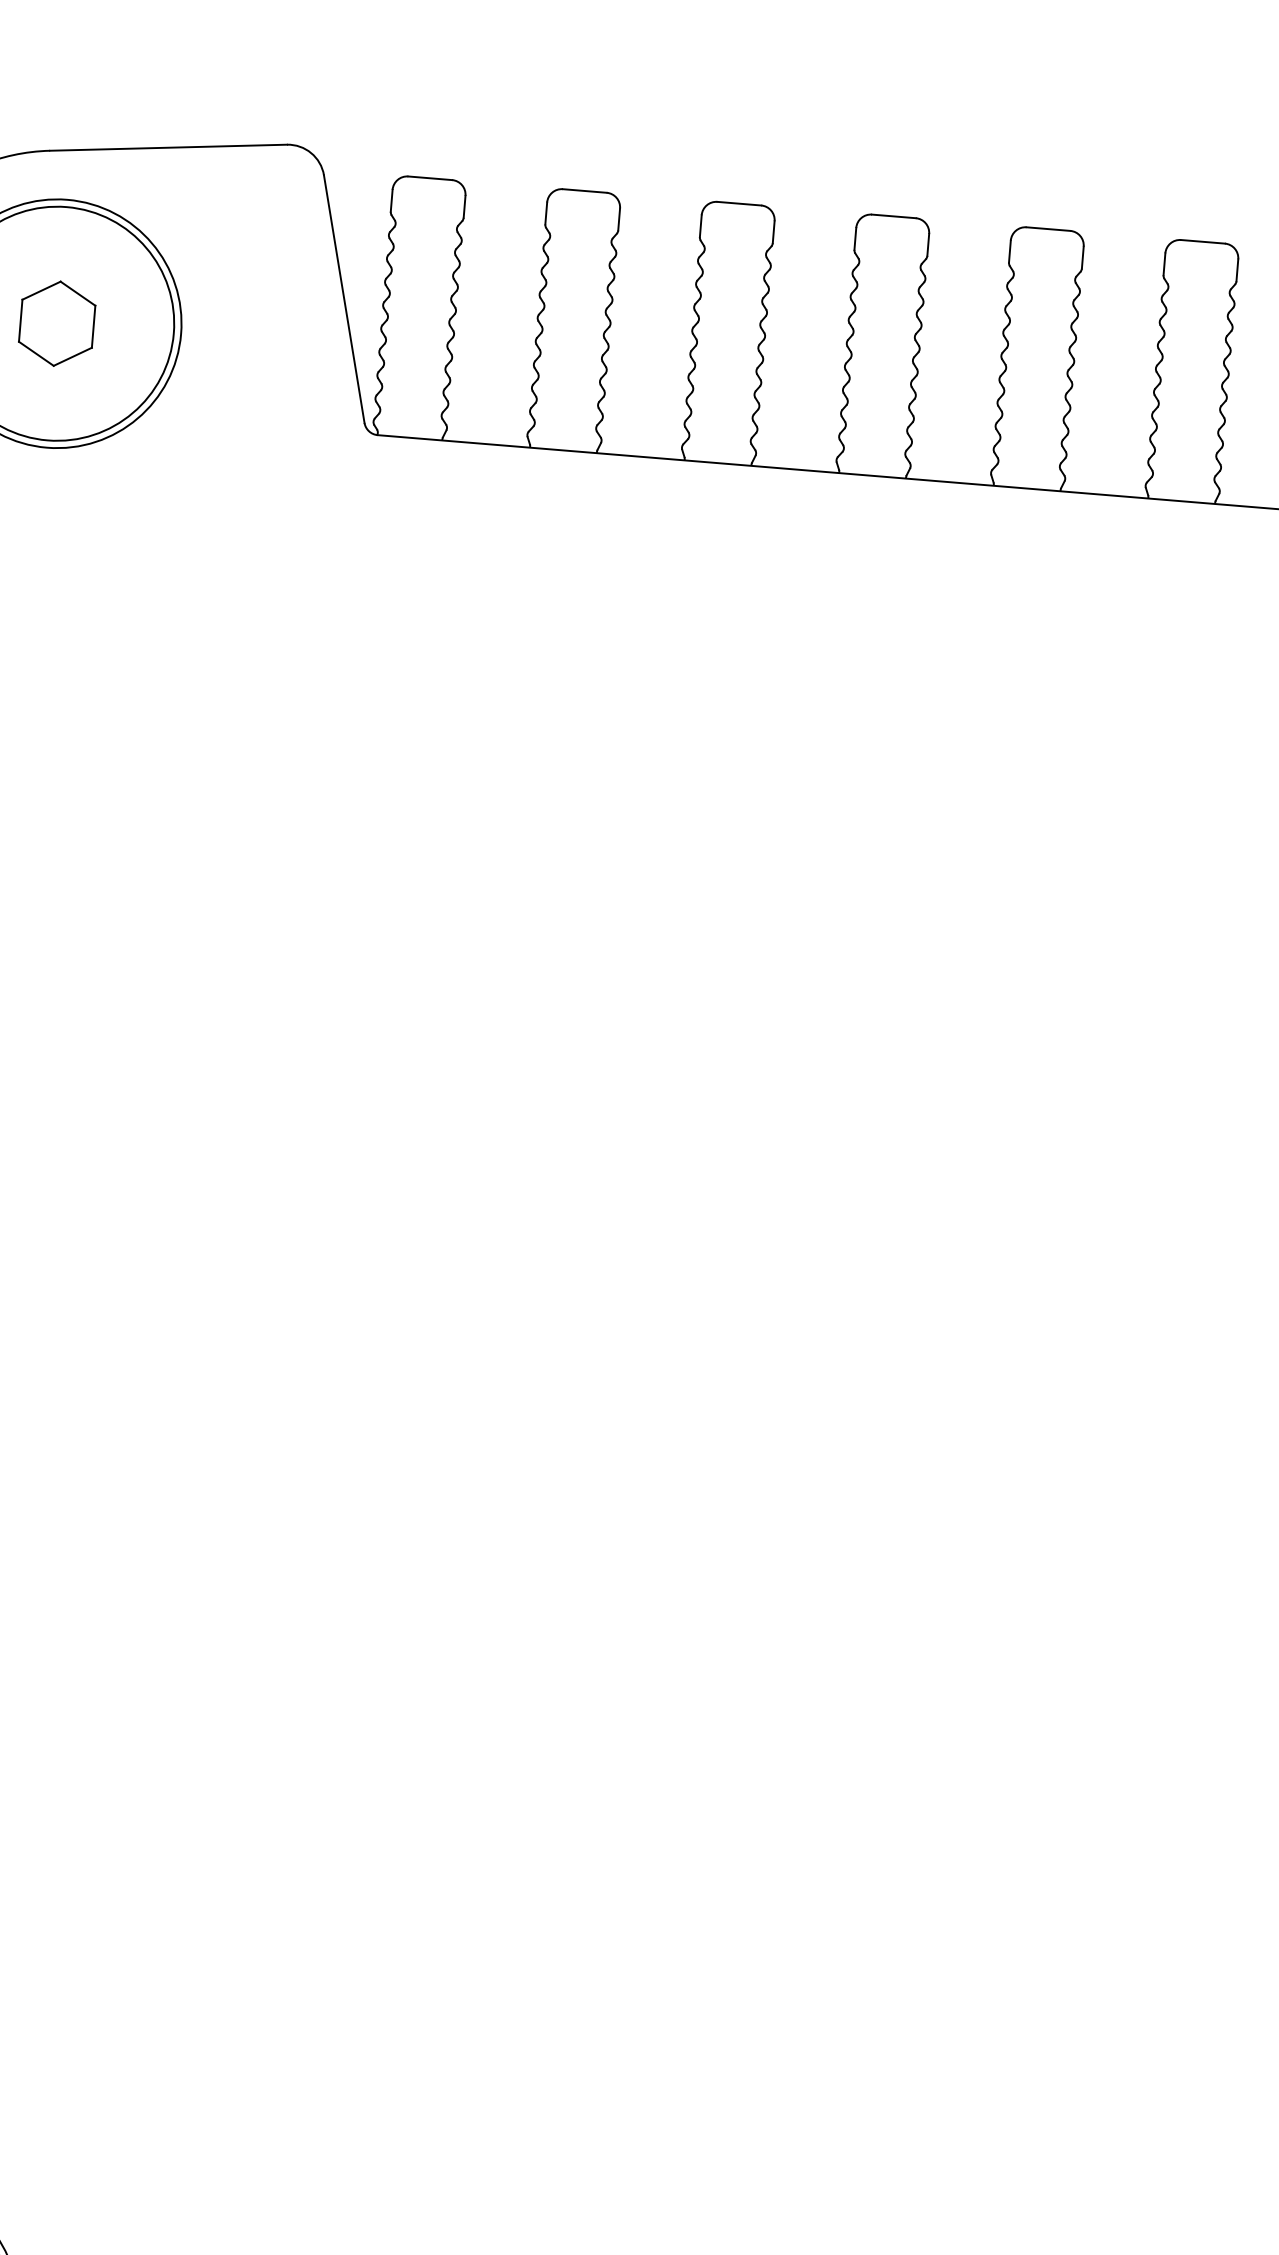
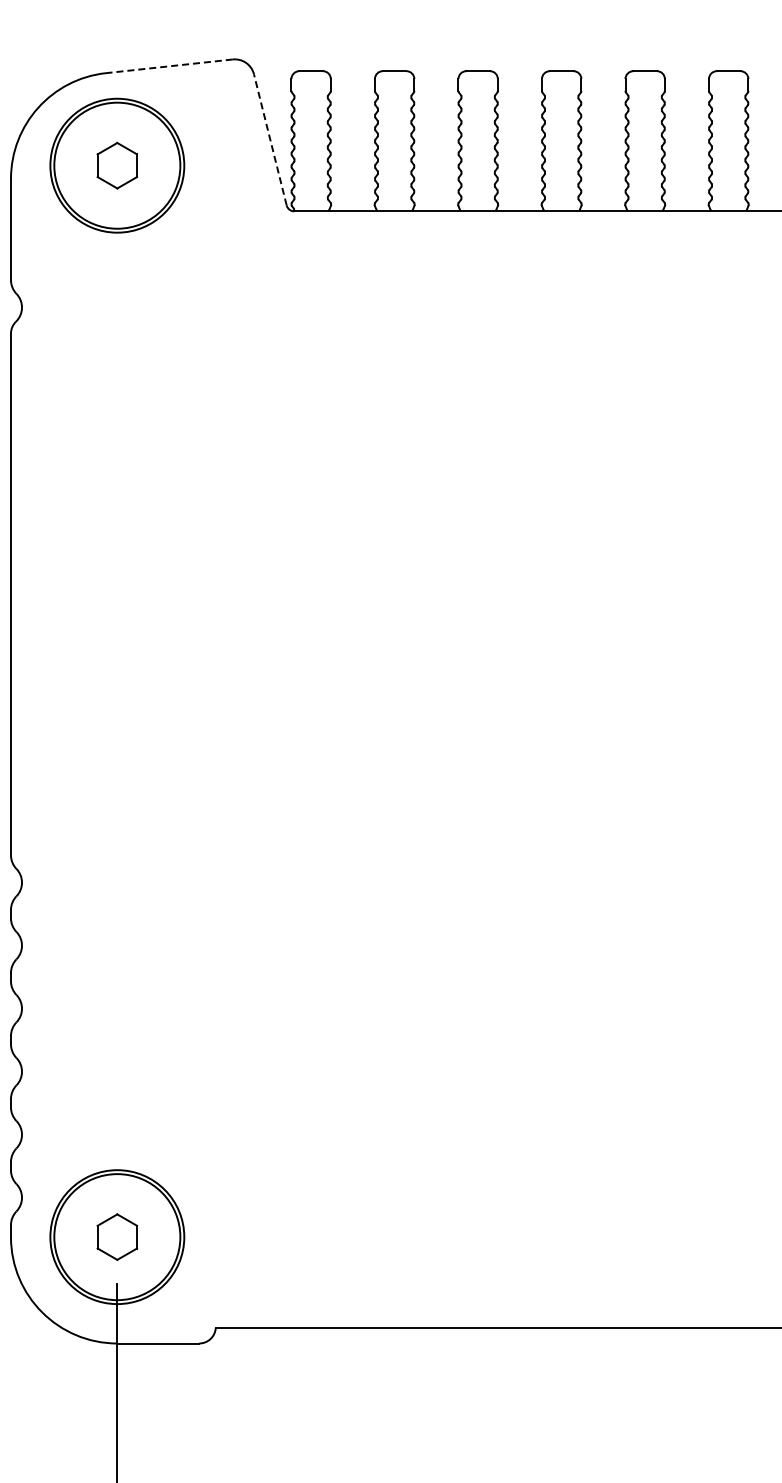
line: (168, 148) -> (169, 66), solid -> dashed
line: (344, 298) -> (270, 139), solid -> dashed

